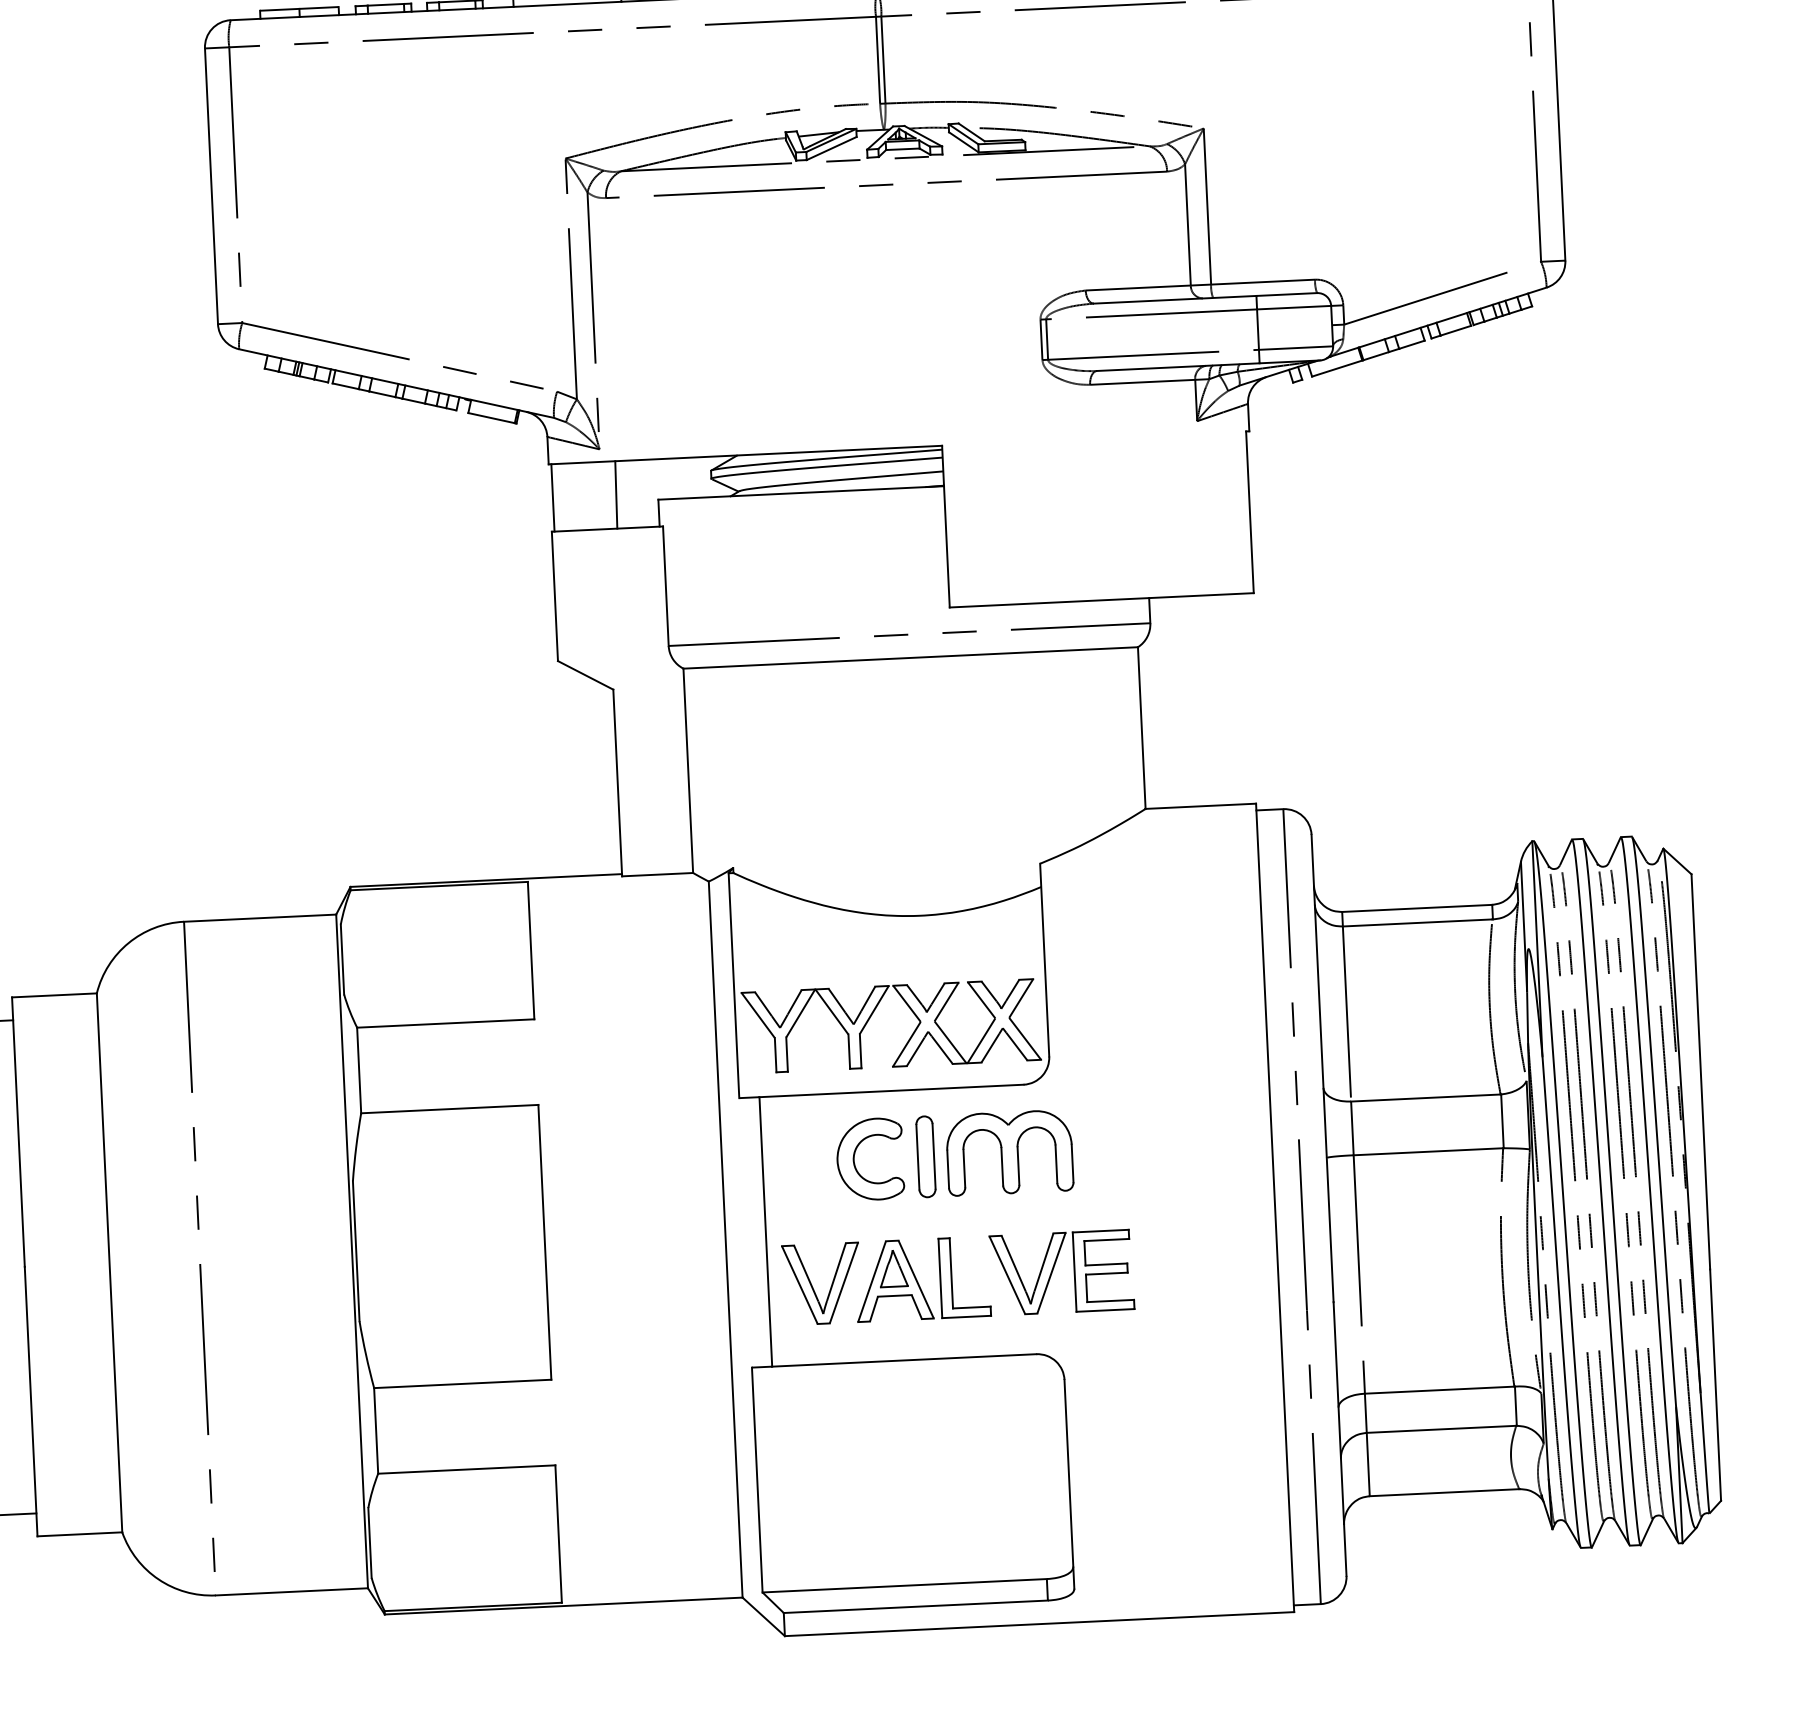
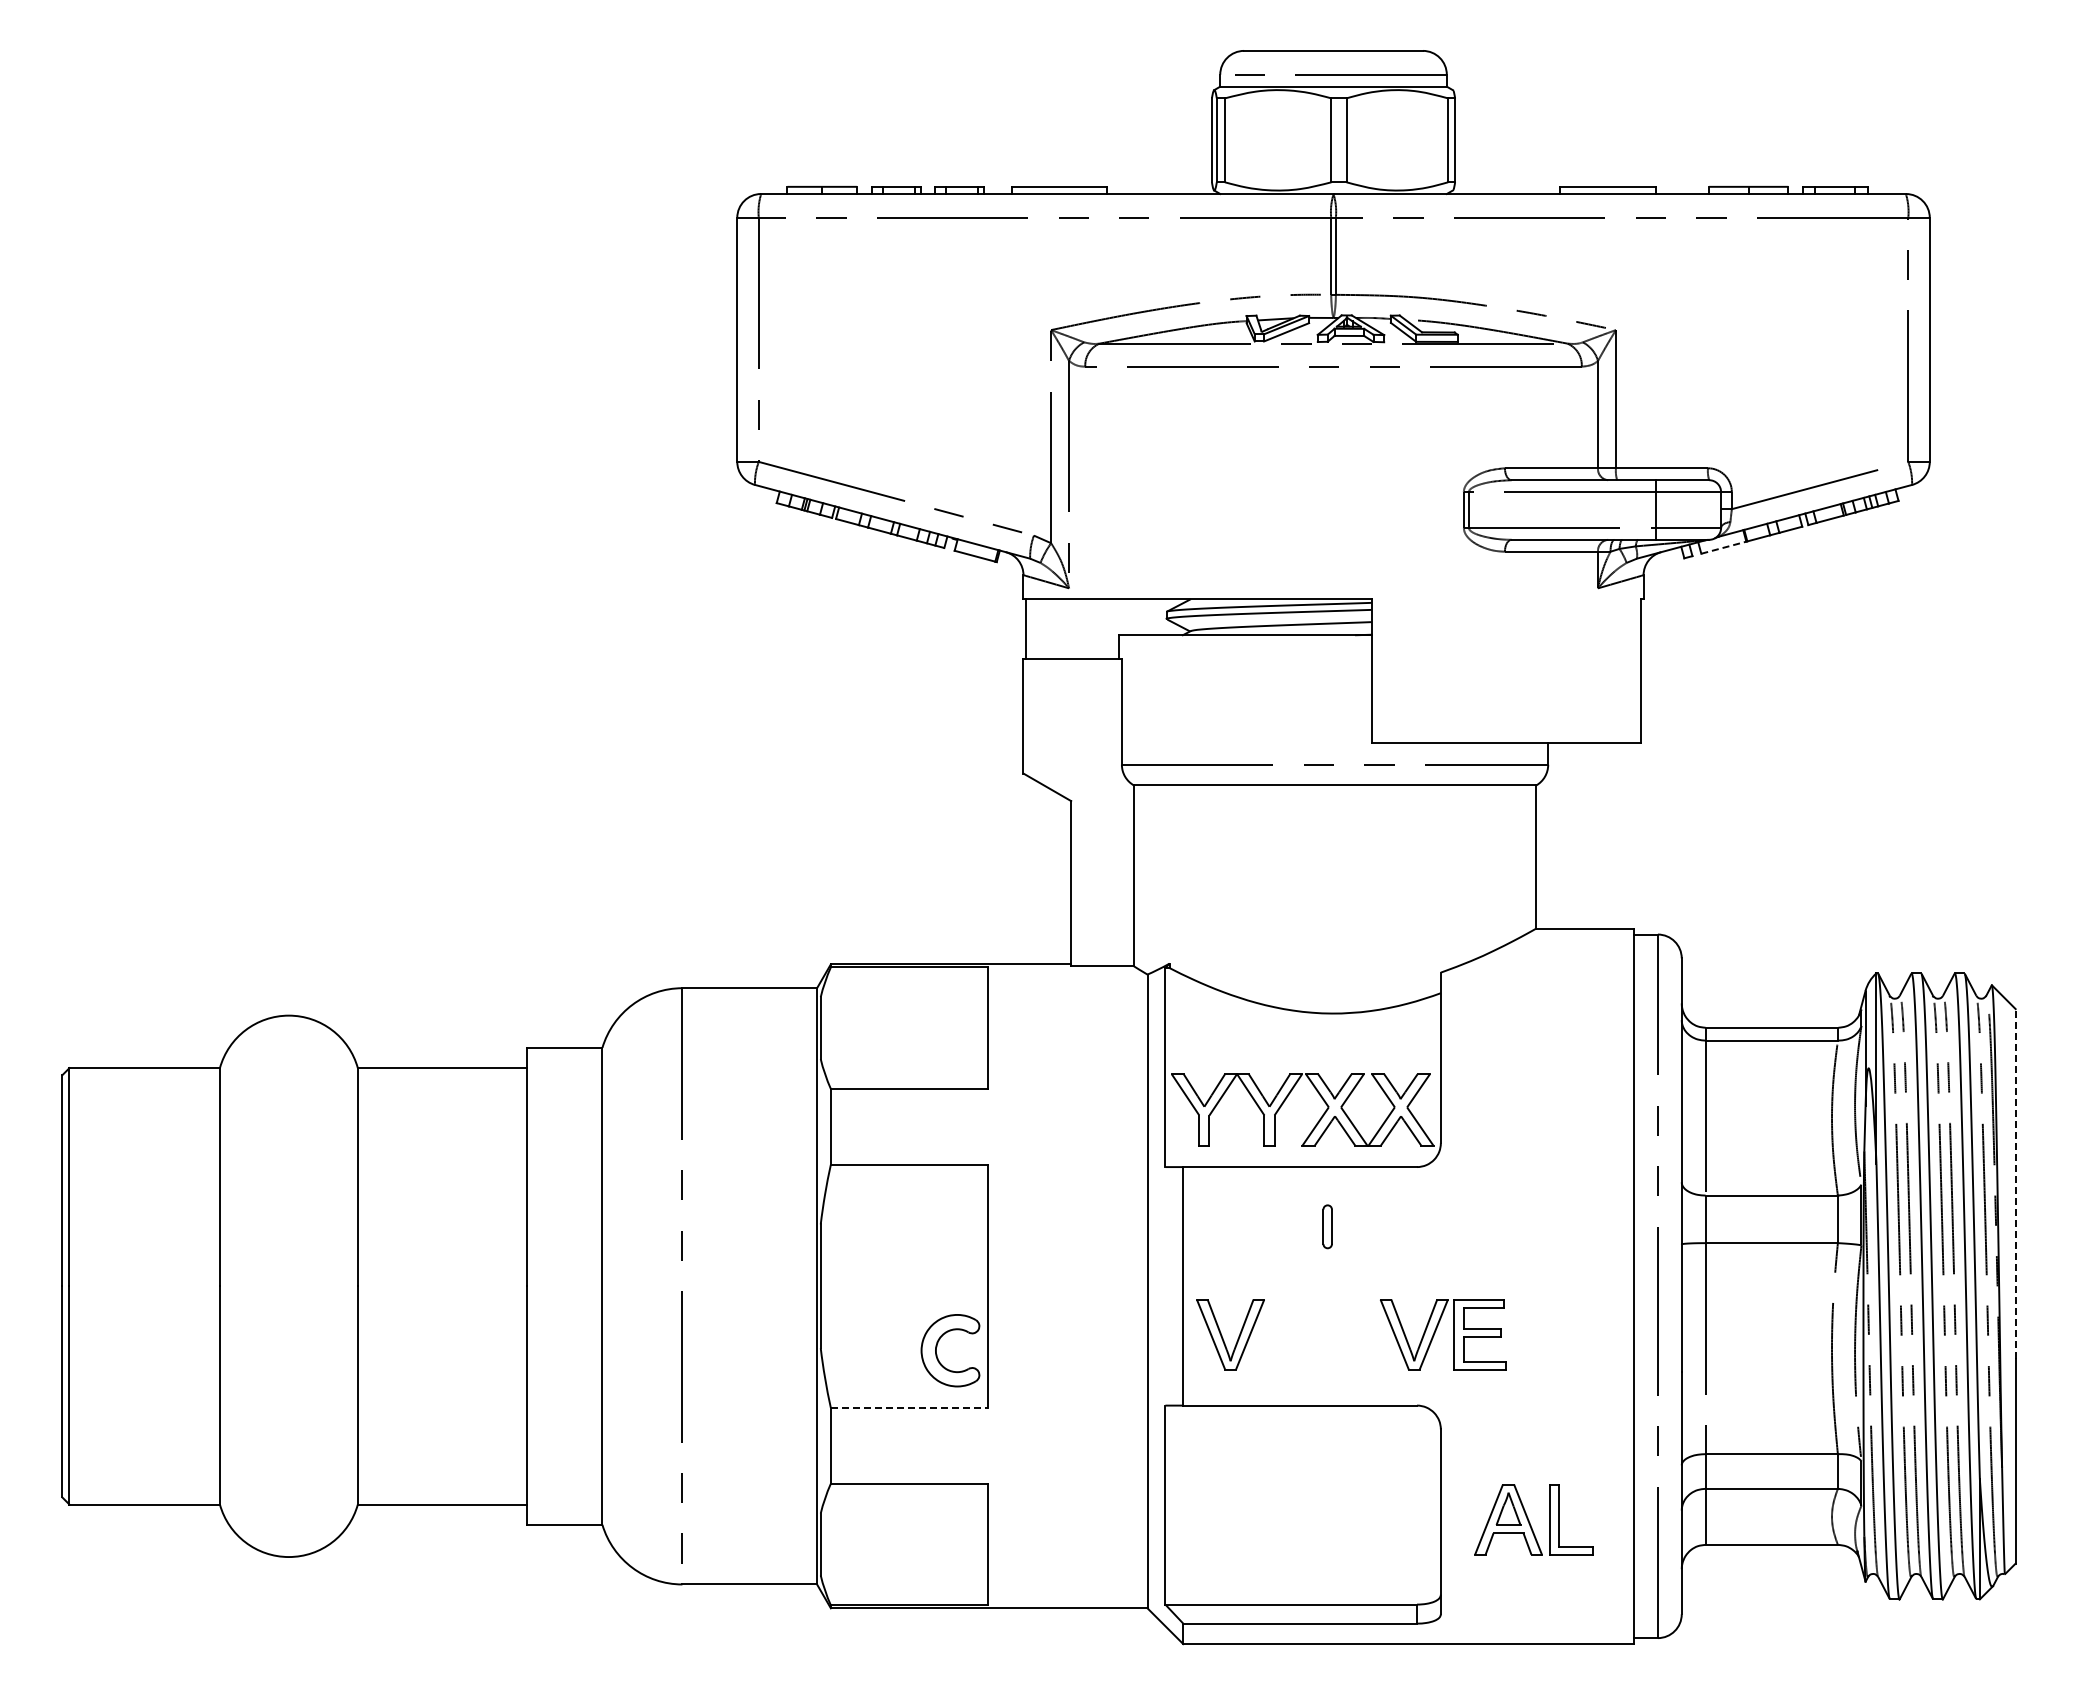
line: (1337, 368) -> (1724, 547), solid -> dashed
line: (615, 495) -> (1081, 629), removed
line: (1700, 1071) -> (2015, 1183), solid -> dashed
part: (1009, 1152) -> (1401, 1226), removed
part: (855, 1155) -> (937, 1346), moved
part: (925, 1156) -> (1327, 1226), size x0.6
part: (922, 1279) -> (1533, 1519), moved
line: (462, 1383) -> (909, 1407), solid -> dashed

